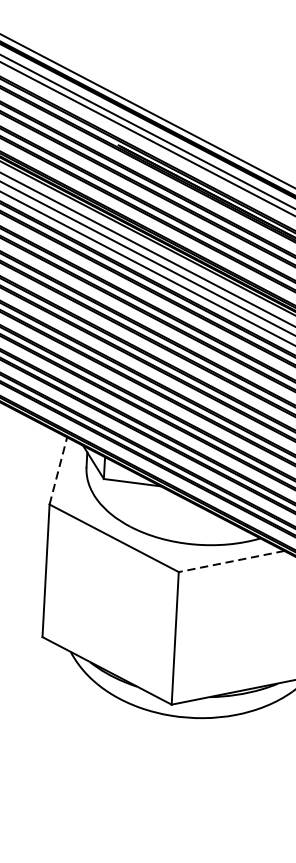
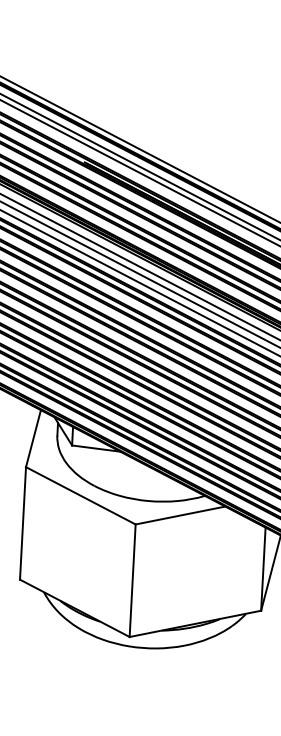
line: (58, 470) -> (33, 438), dashed -> solid
line: (231, 561) -> (180, 515), dashed -> solid

